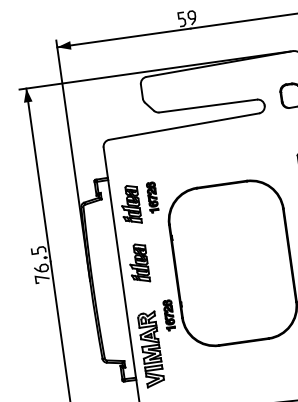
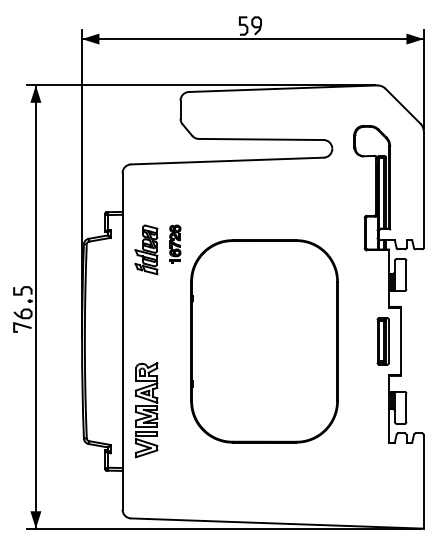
part: (138, 263) -> (146, 324), removed
part: (169, 314) -> (175, 394), removed
part: (151, 349) -> (146, 410), moved

